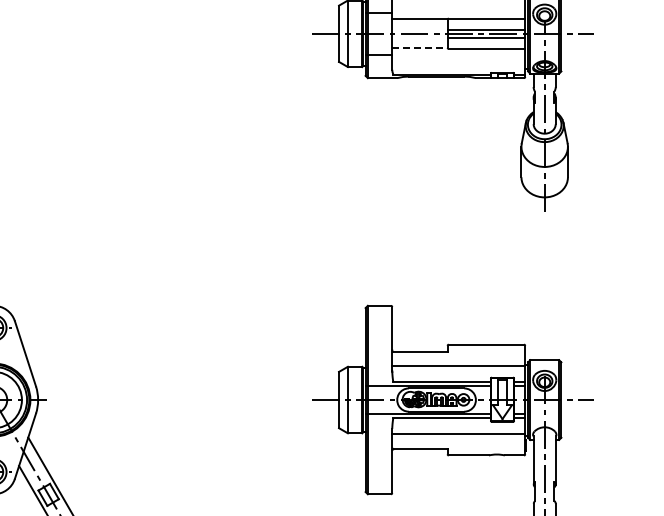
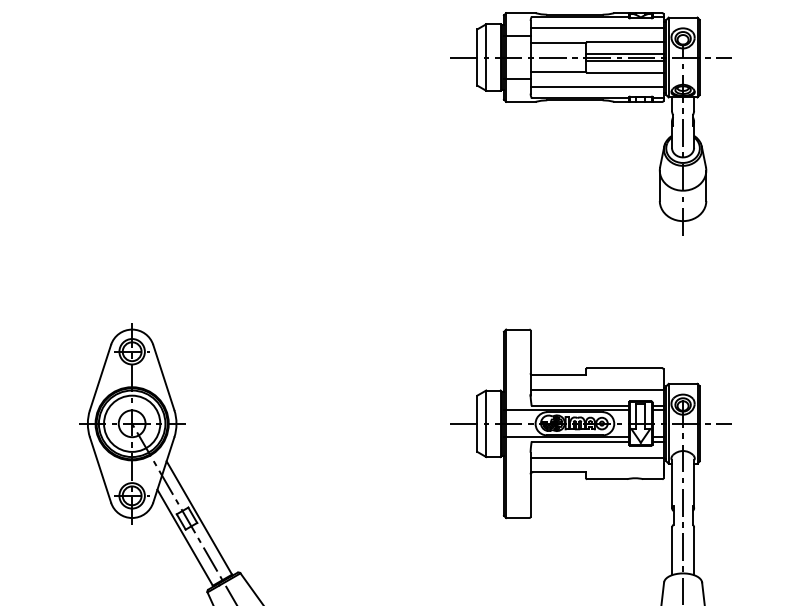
line: (458, 4) -> (596, 28), added
line: (420, 47) -> (558, 71), dashed -> solid
line: (458, 62) -> (596, 86), added

